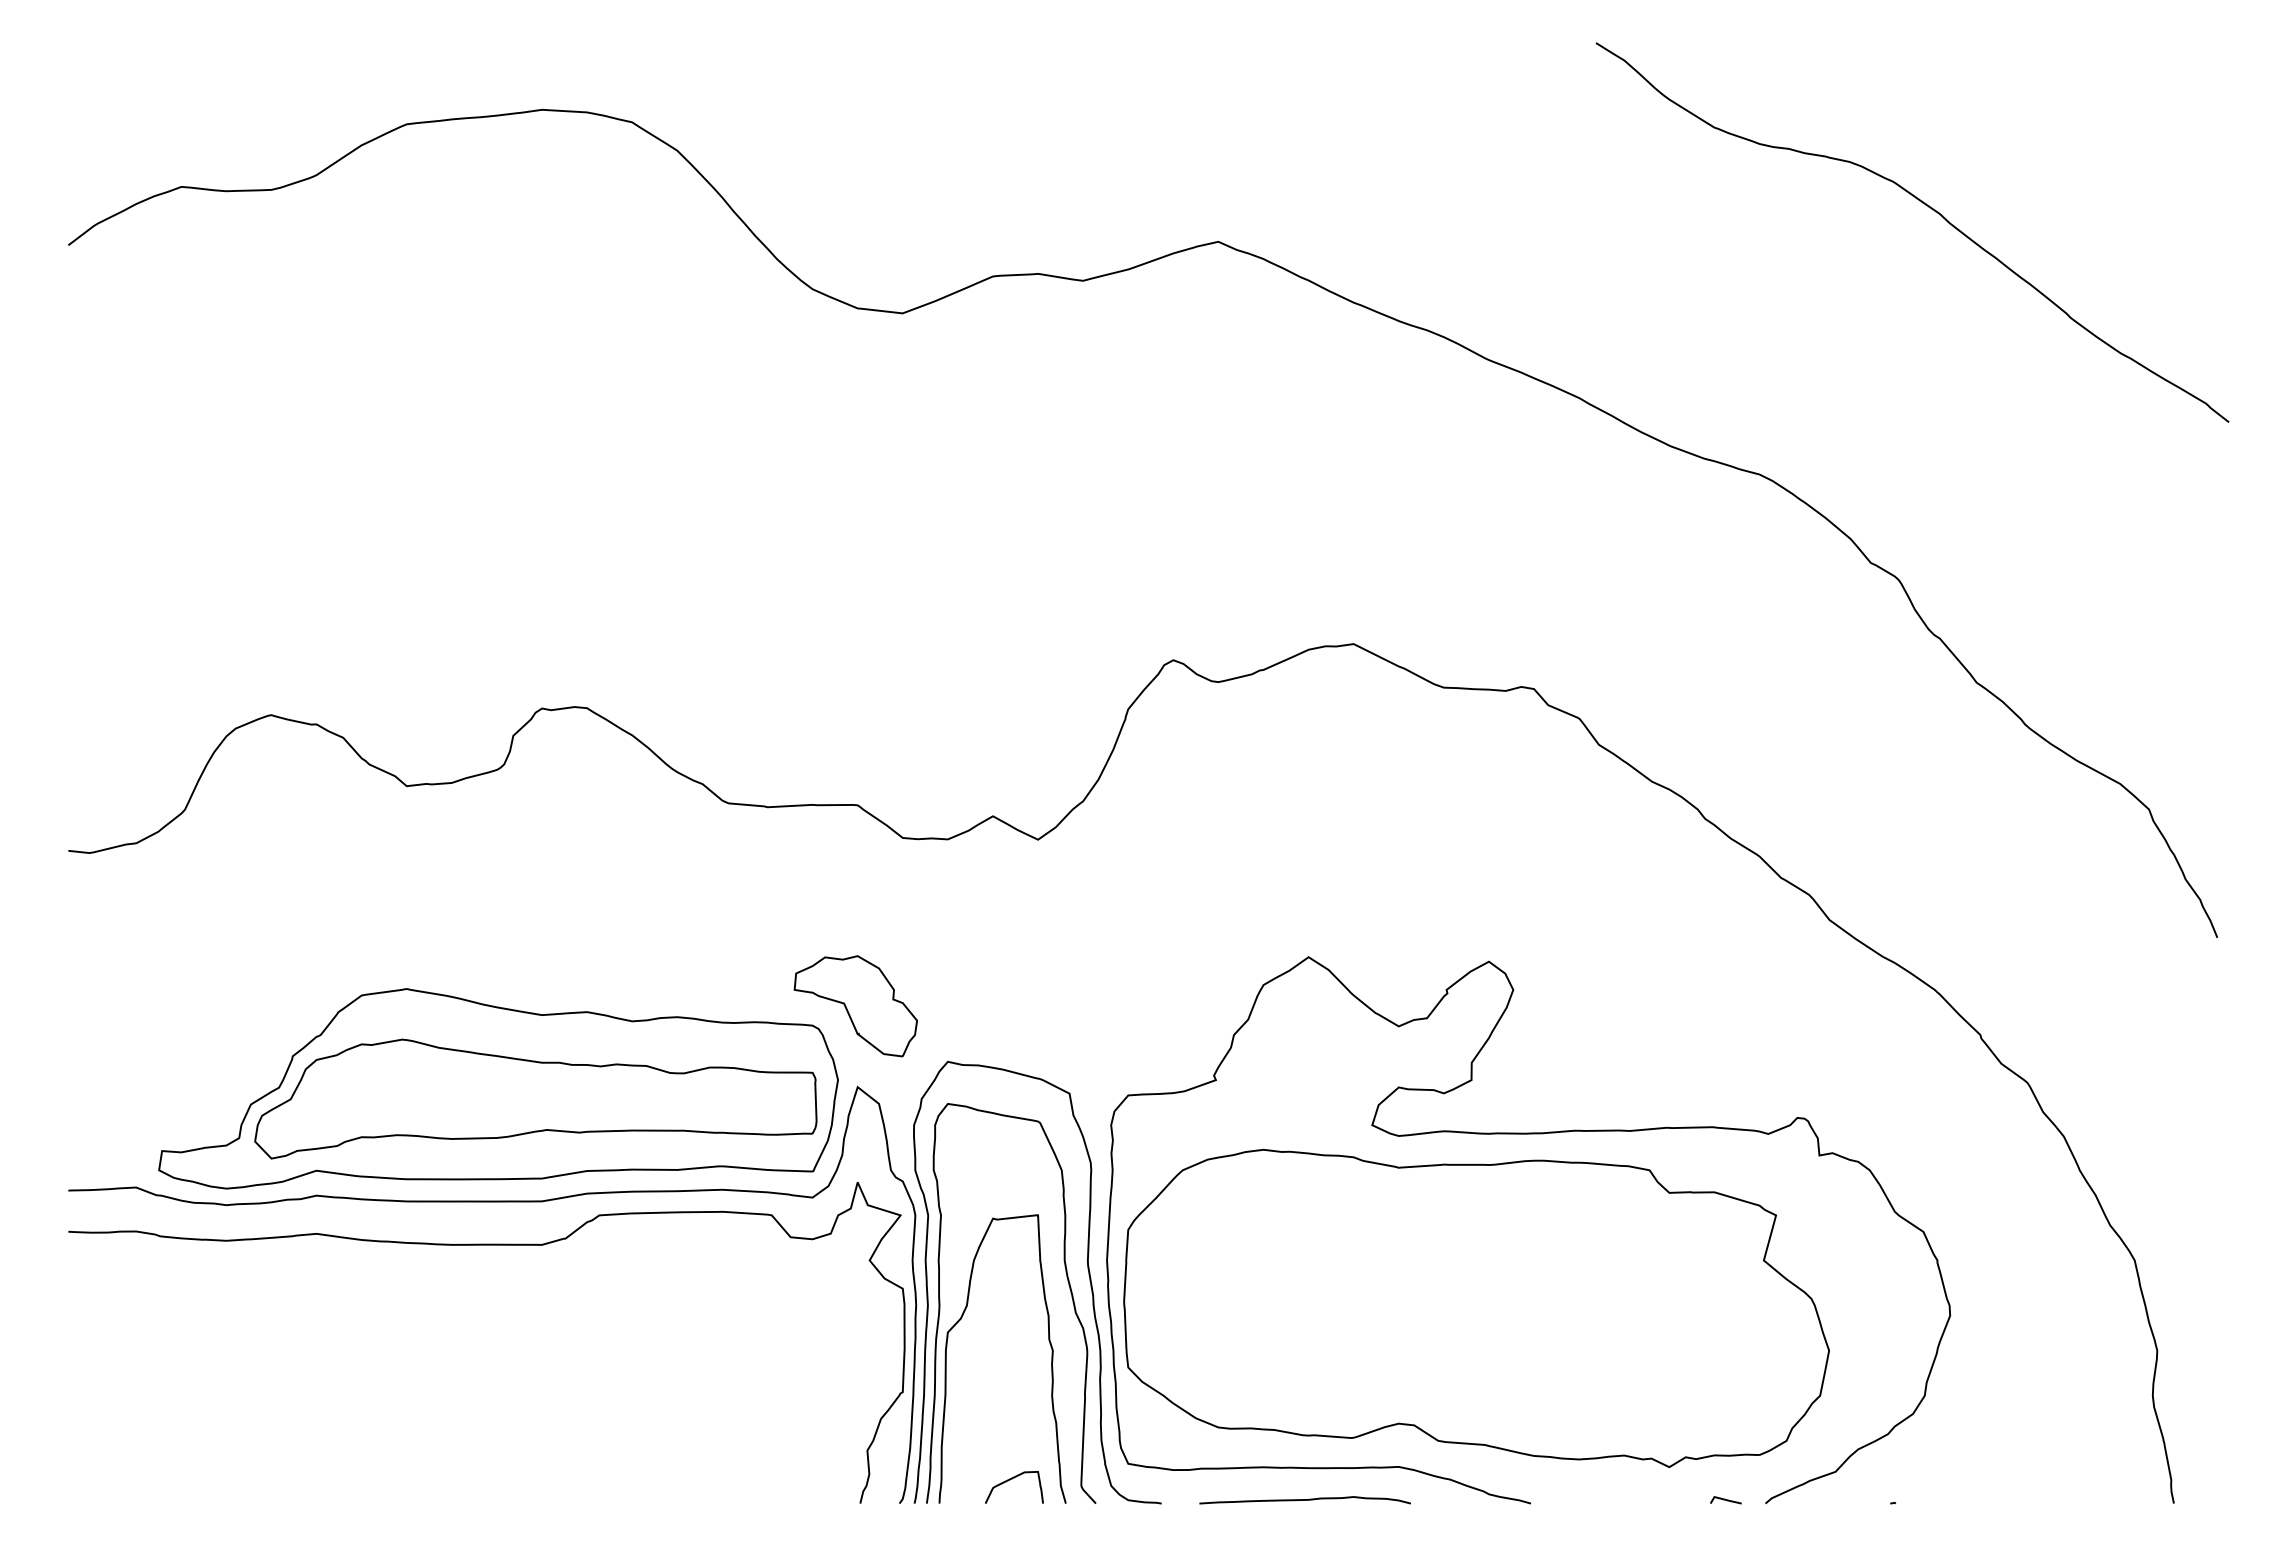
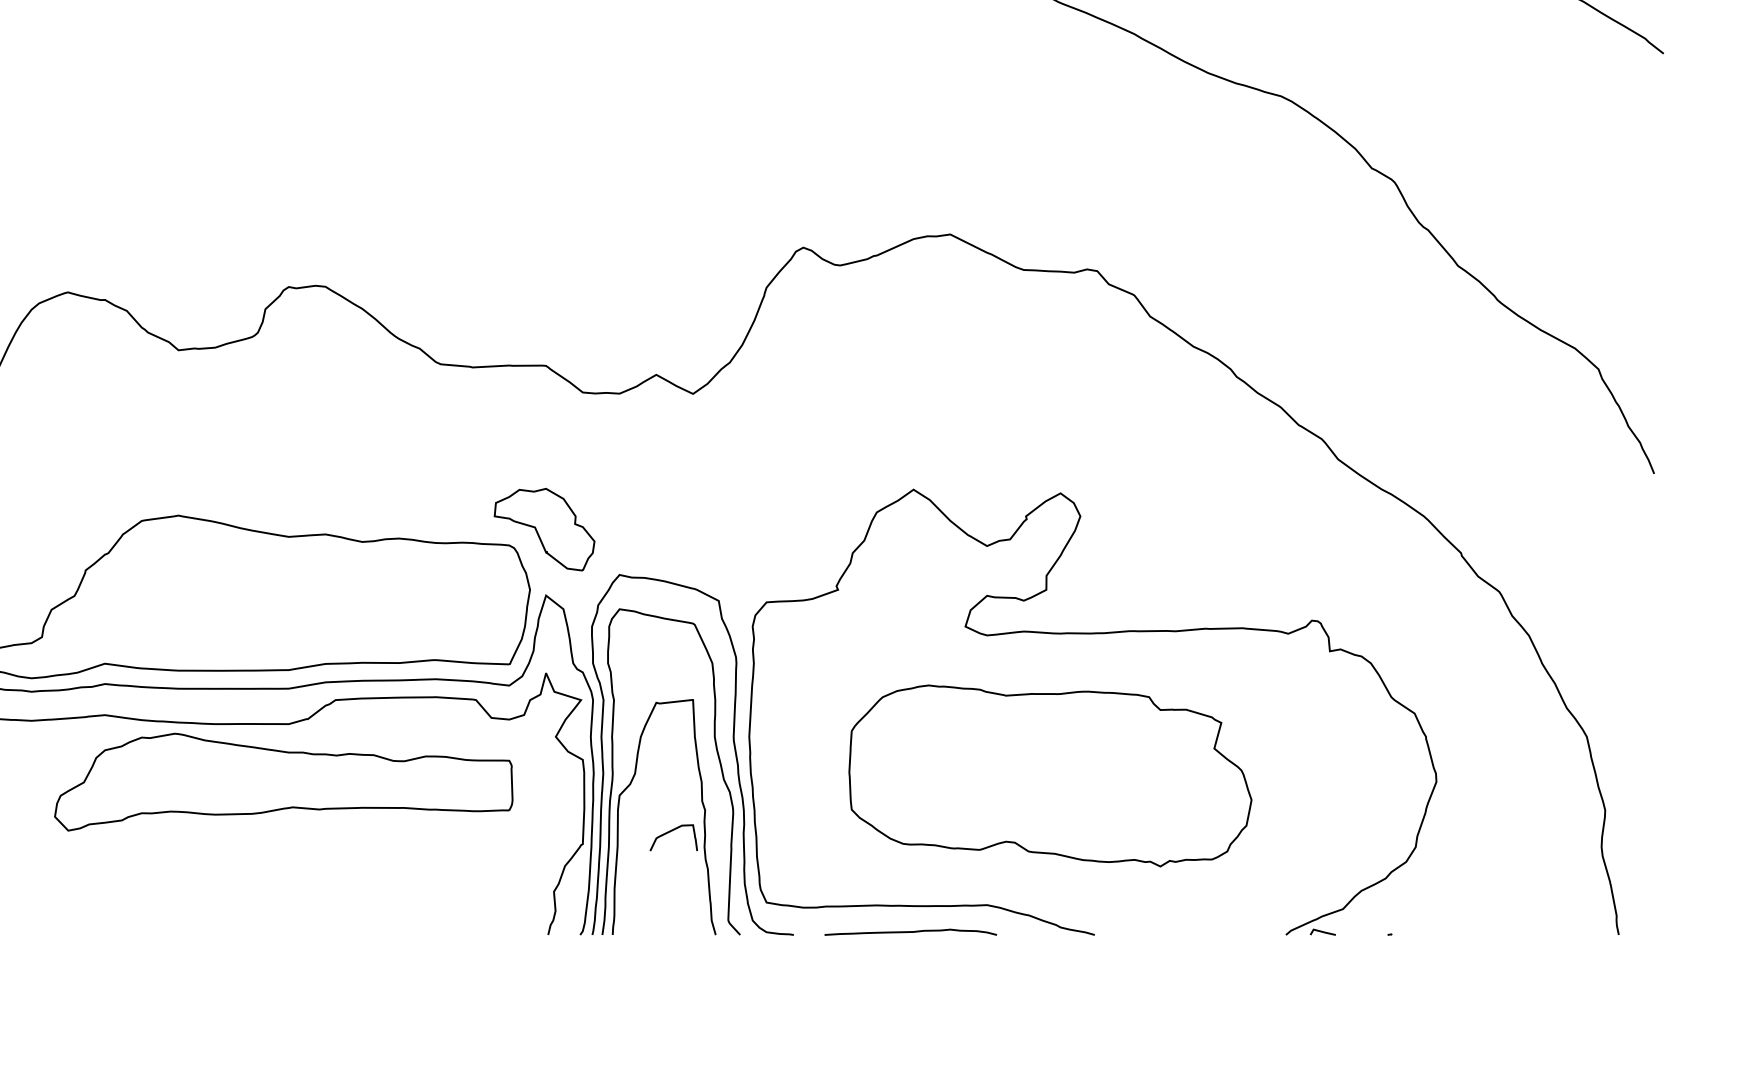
part: (535, 1098) -> (283, 781), moved
part: (1476, 1308) -> (1050, 775), size x0.7
curve: (1010, 1480) -> (670, 832), moved
line: (1725, 1500) -> (1322, 932), moved

